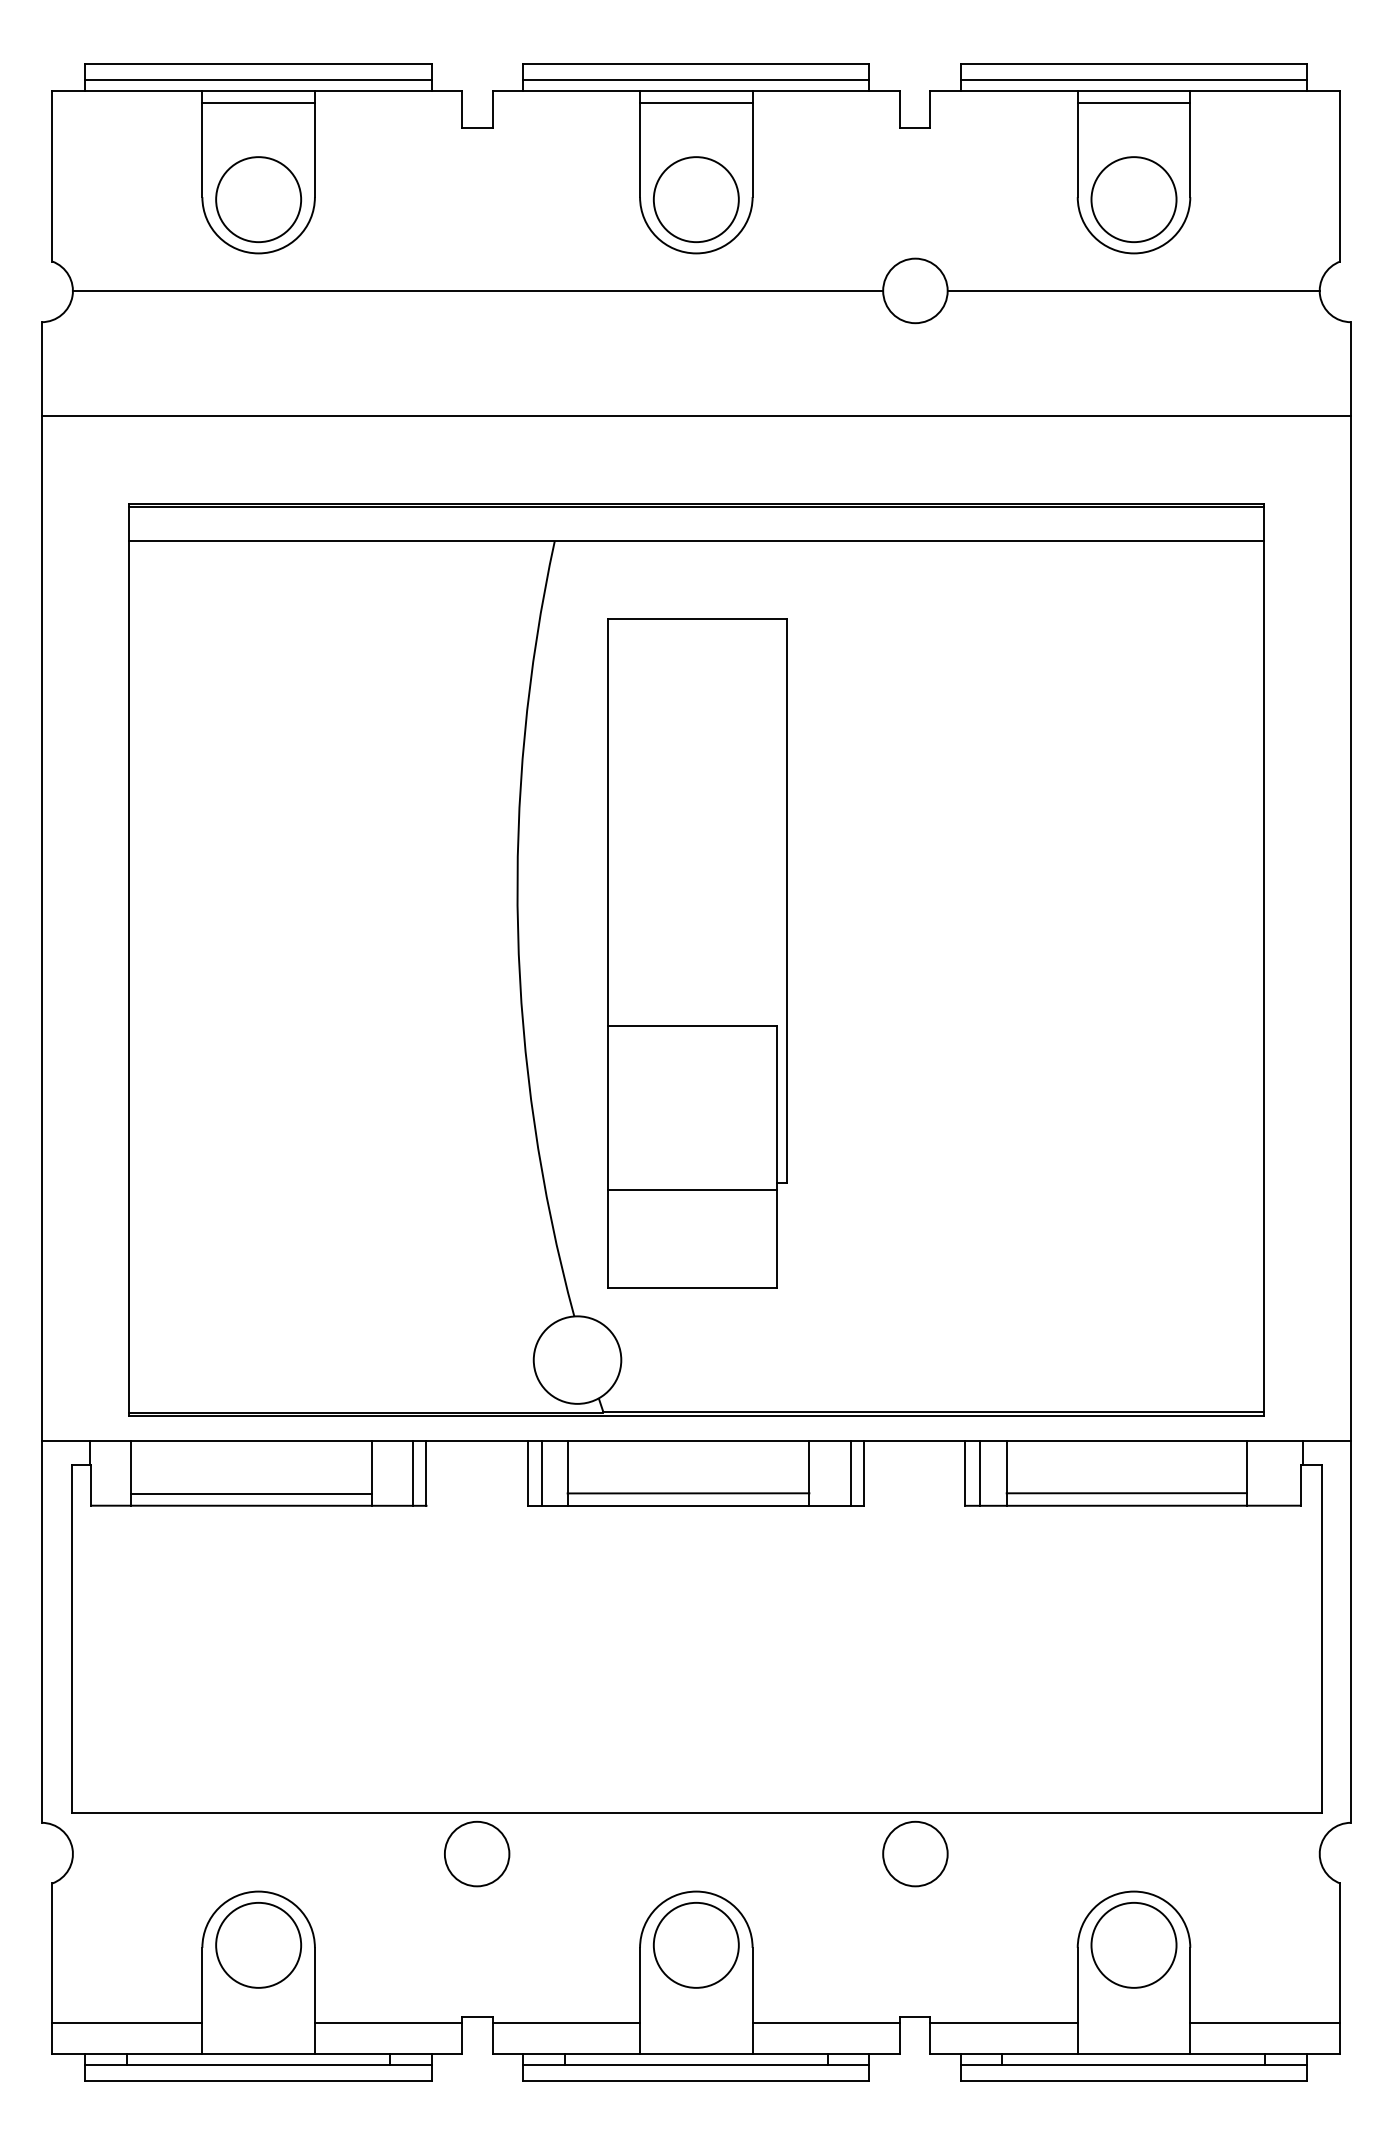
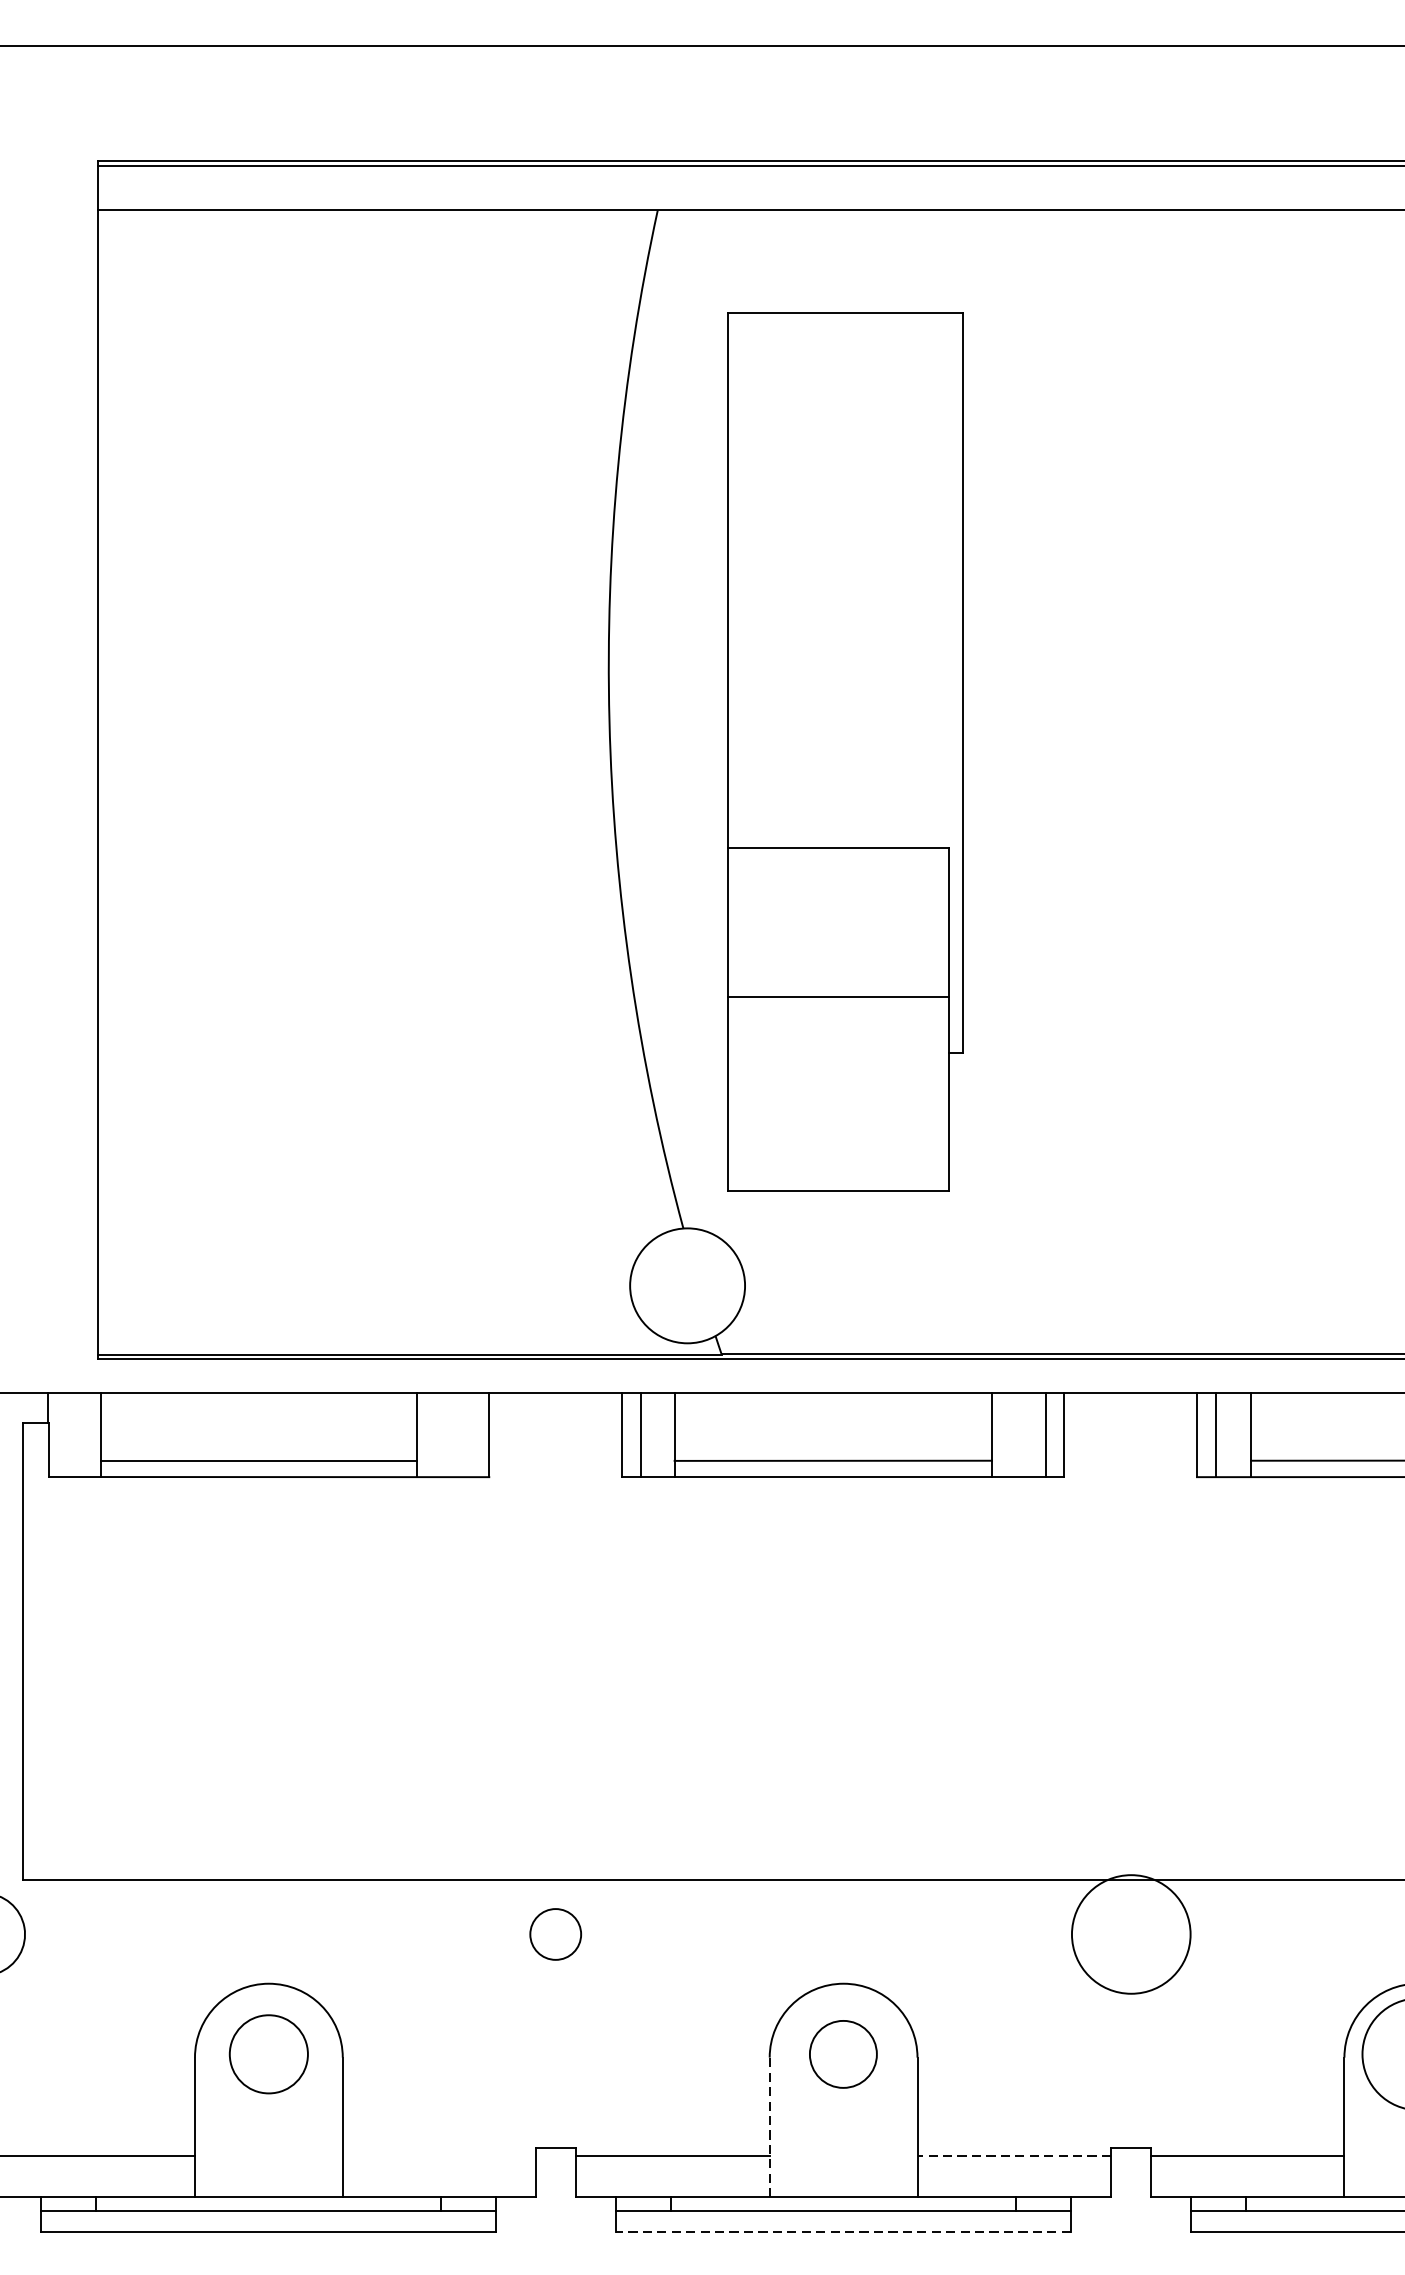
line: (691, 1190) -> (837, 997), moved
line: (413, 1473) -> (472, 1434), removed
circle: (476, 1853) -> (554, 1933), size x0.6
circle: (915, 1853) -> (1131, 1933), size x1.4
circle: (258, 1944) -> (268, 2053), size x0.7
circle: (695, 1945) -> (842, 2054), size x0.6
line: (640, 2000) -> (770, 2126), solid -> dashed
line: (388, 2023) -> (439, 2156), removed
line: (826, 2023) -> (1014, 2156), solid -> dashed
line: (695, 2080) -> (842, 2231), solid -> dashed

